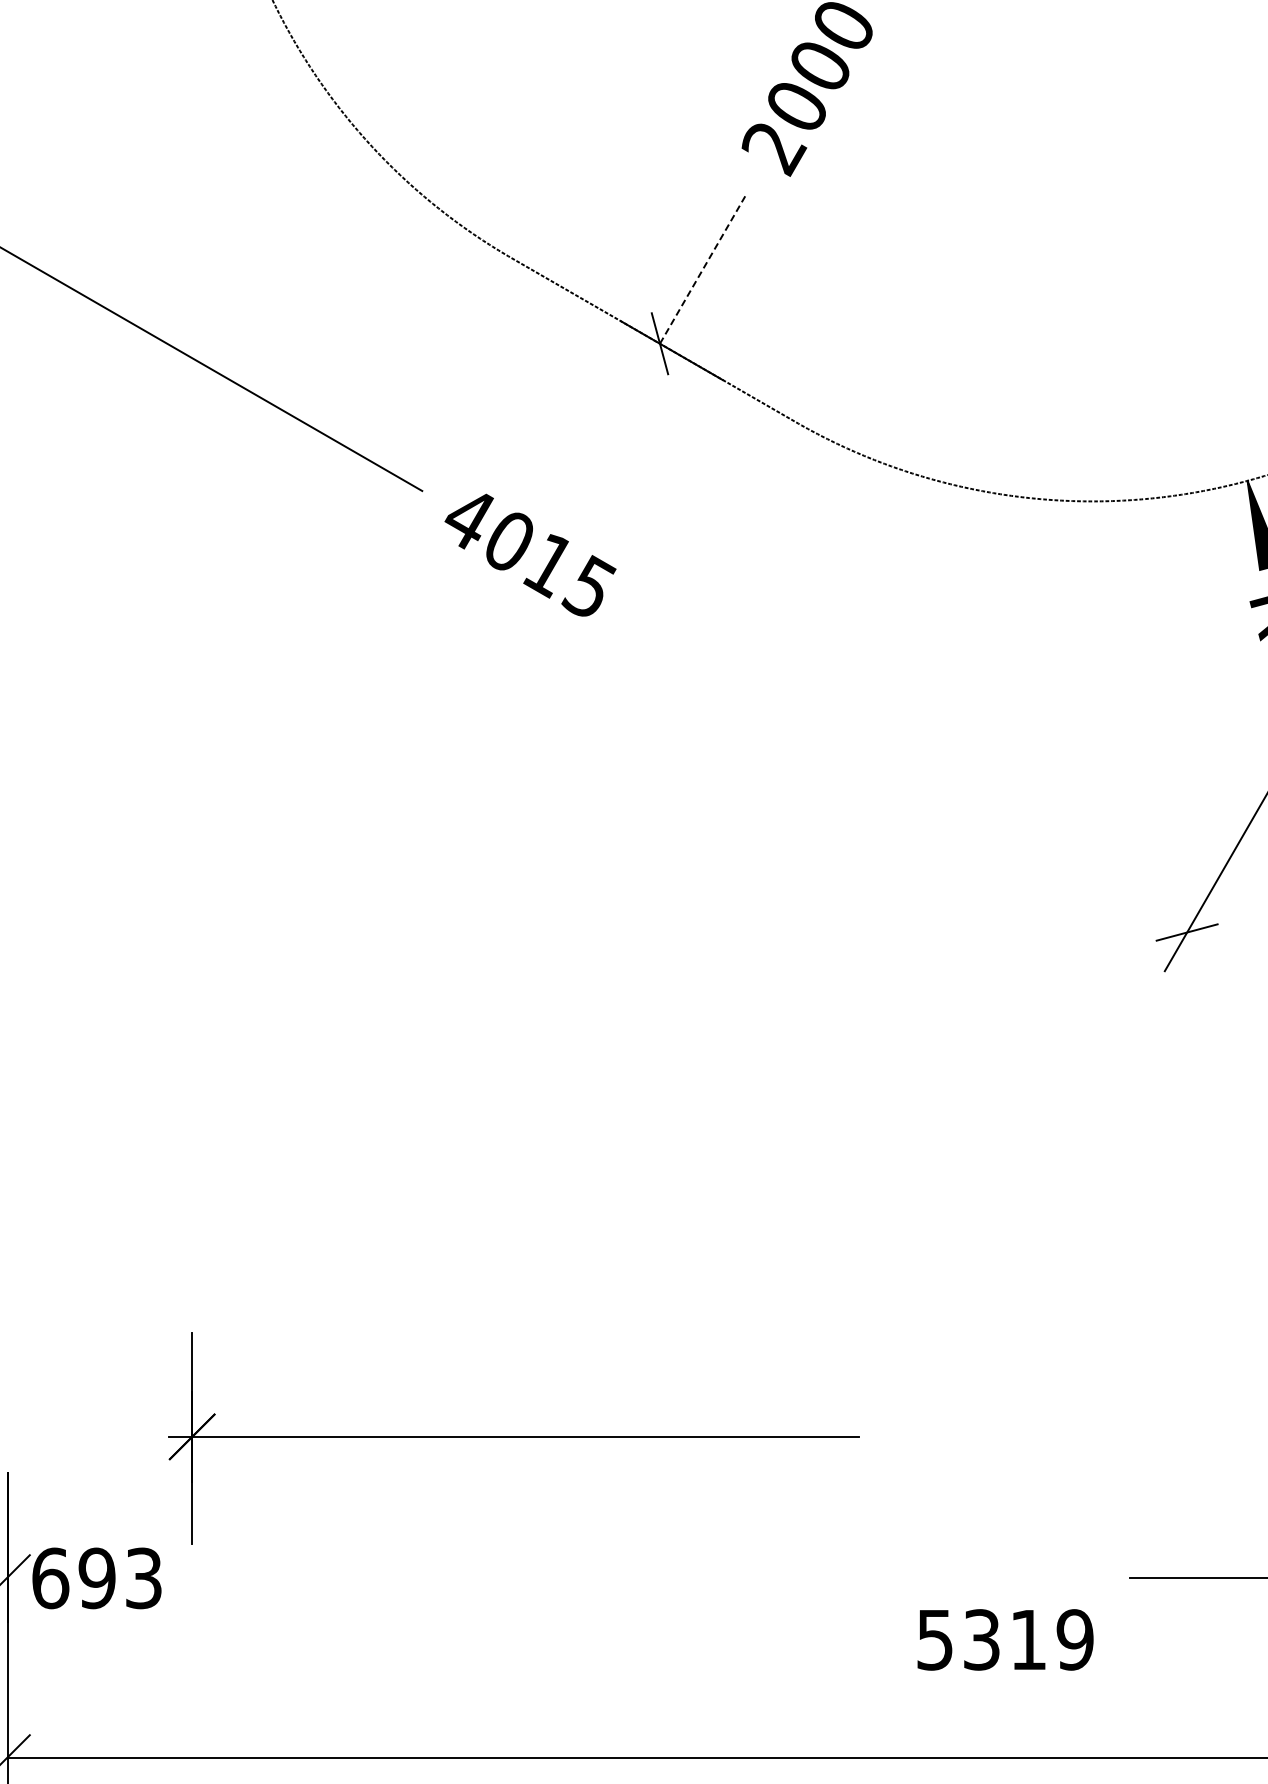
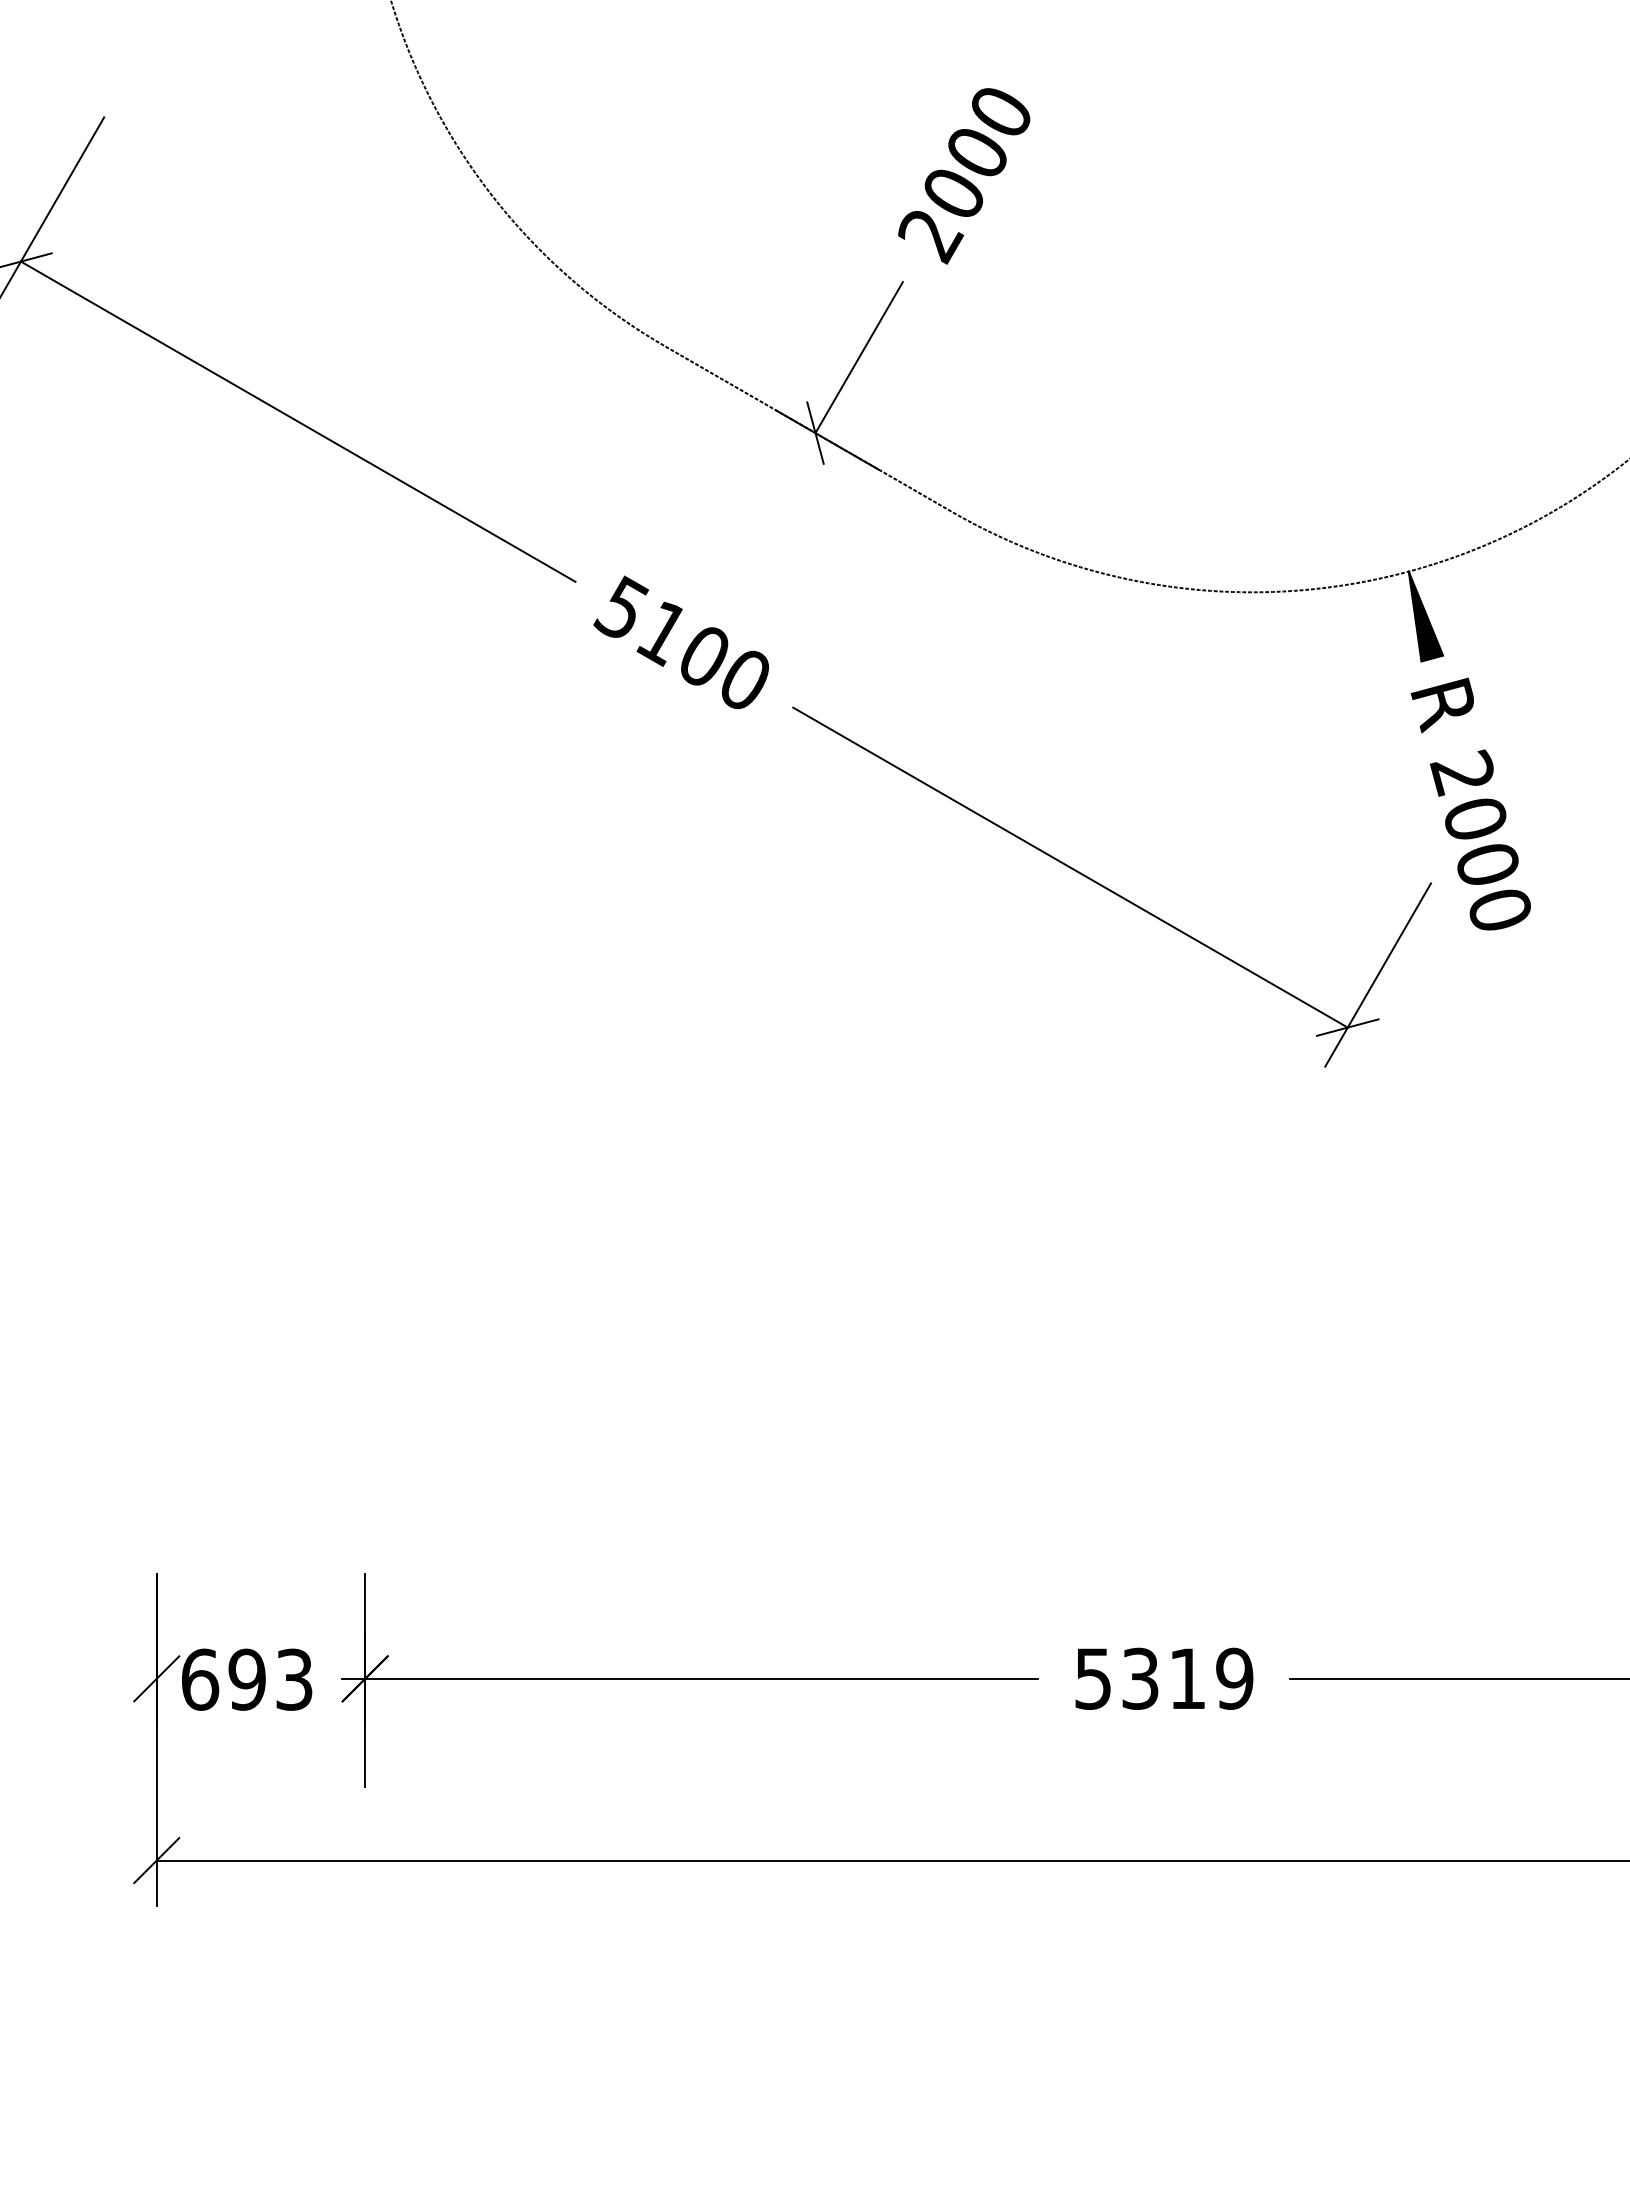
line: (703, 268) -> (859, 357), dashed -> solid
text: (528, 551) -> (682, 642), 4015 -> 5100
line: (912, 773) -> (1070, 867), added
part: (513, 1438) -> (689, 1680), moved
text: (1005, 1639) -> (1164, 1678), moved

